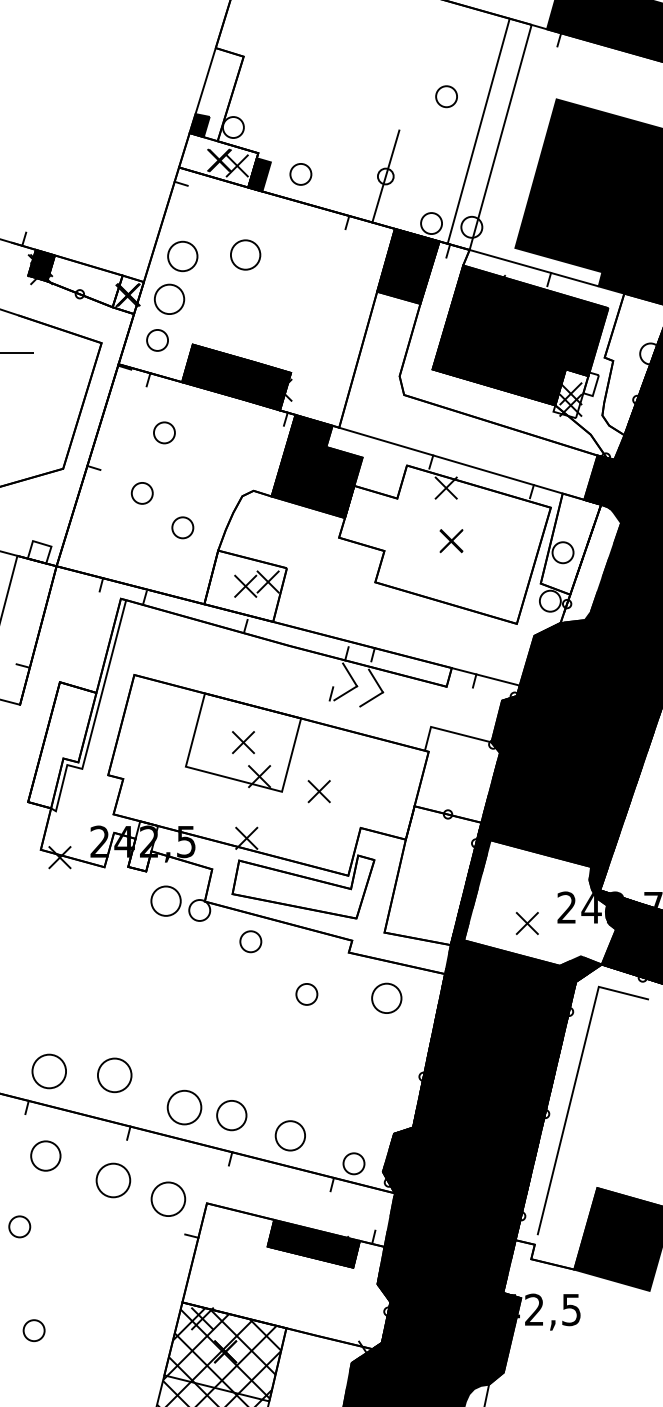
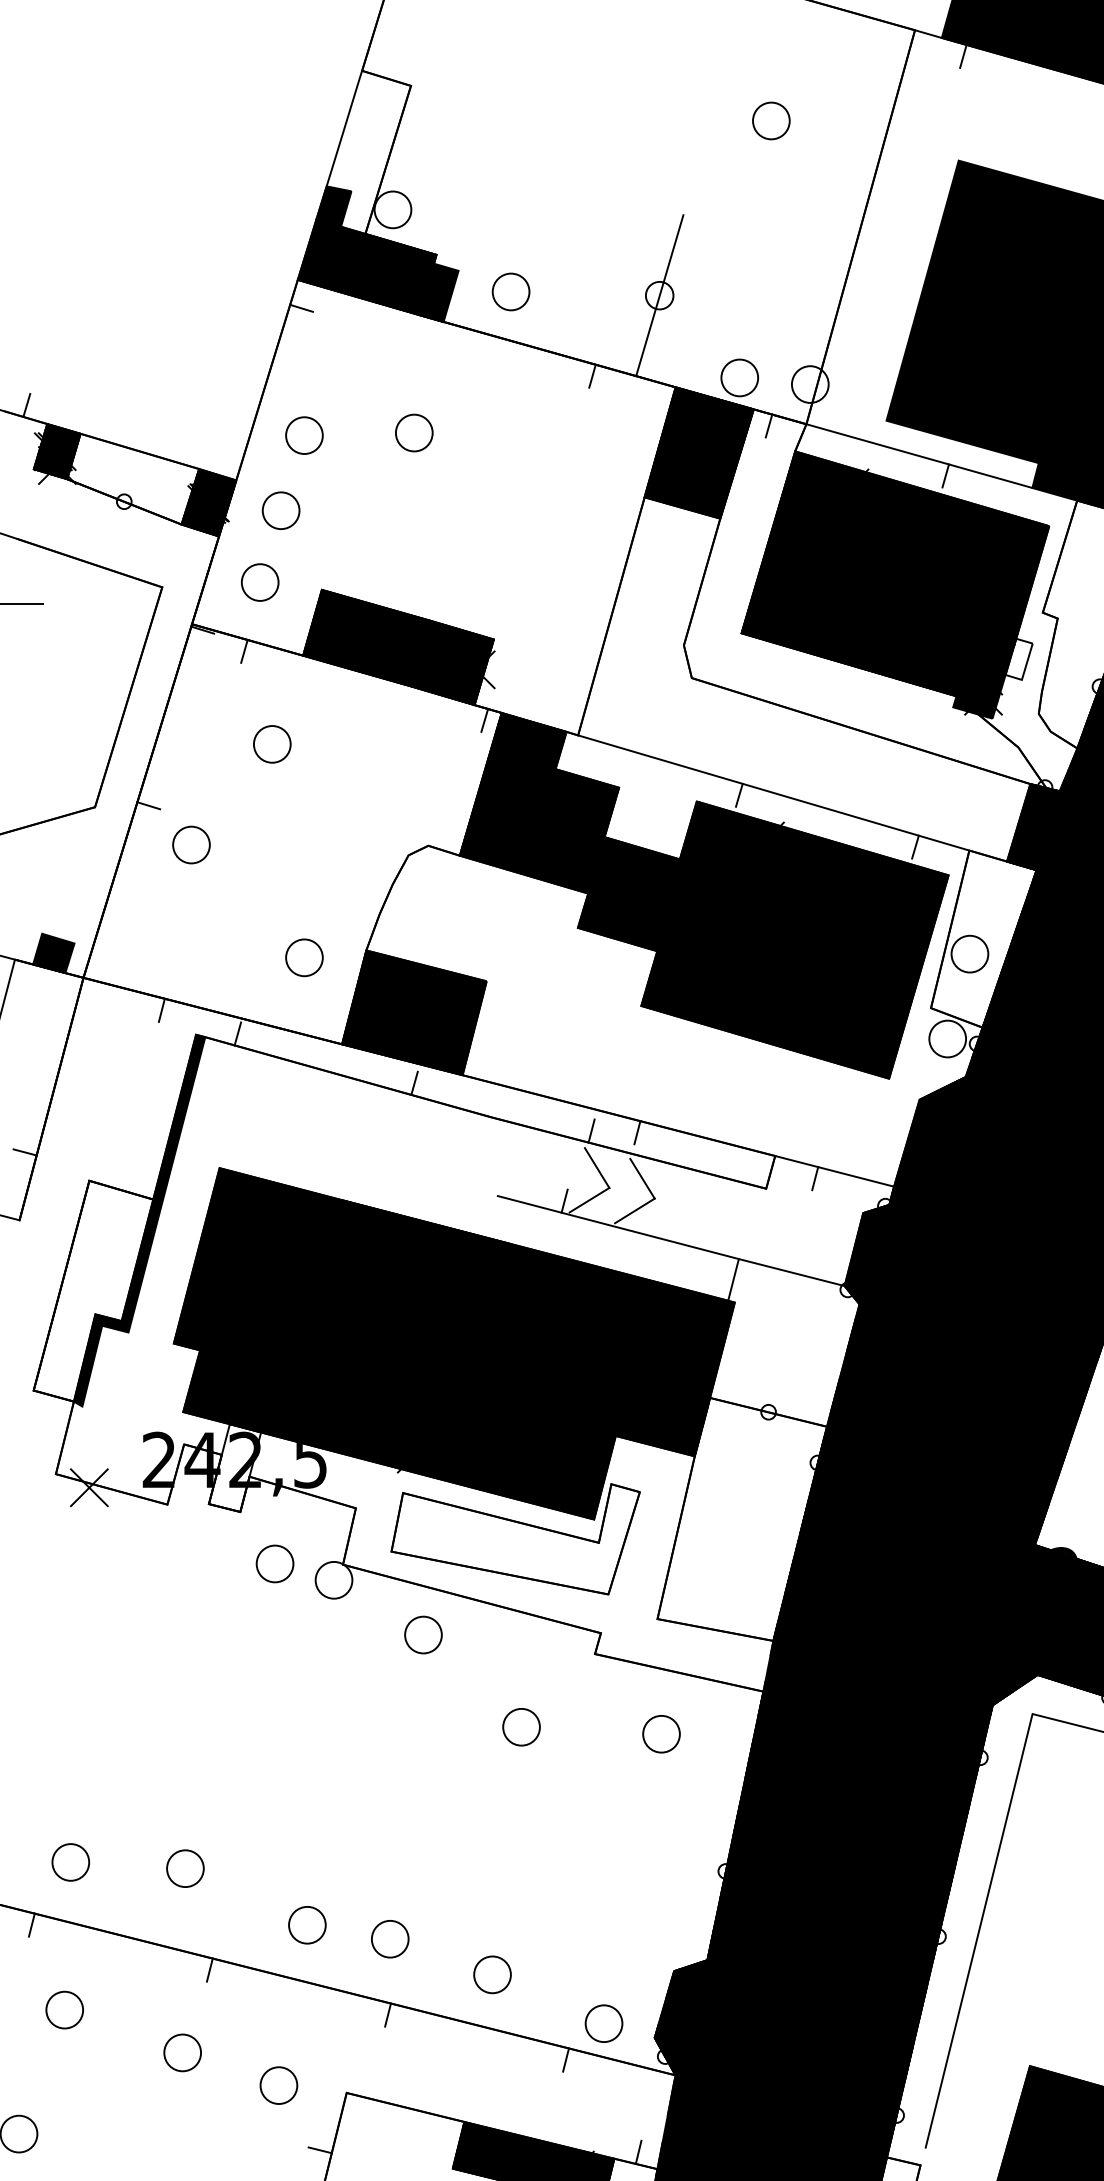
circle: (446, 96) -> (771, 120), moved
line: (478, 130) -> (860, 225), moved
fill: (218, 160) -> (366, 267), added
circle: (245, 254) -> (414, 432), size x0.71
circle: (182, 256) -> (303, 435), size x0.71
fill: (127, 294) -> (207, 502), added
circle: (169, 299) -> (281, 510), size x0.71
fill: (570, 393) -> (982, 675), added
circle: (141, 493) -> (190, 845), moved
circle: (182, 527) -> (303, 957), moved
fill: (444, 544) -> (762, 939), added
fill: (39, 552) -> (53, 953), added
fill: (590, 563) -> (1017, 972), added
fill: (245, 585) -> (414, 1011), added
fill: (88, 704) -> (139, 1219), added
line: (362, 708) -> (618, 1226), added
fill: (268, 775) -> (454, 1344), added
circle: (165, 900) -> (274, 1562), size x0.71
fill: (540, 902) -> (930, 1566), added
circle: (386, 998) -> (660, 1734), size x0.71
circle: (49, 1071) -> (71, 1862), size x0.62
circle: (114, 1074) -> (184, 1867), size x0.62
circle: (184, 1107) -> (307, 1925), size x0.62
circle: (231, 1115) -> (389, 1939), size x0.71
circle: (289, 1135) -> (491, 1974), size x0.71
circle: (45, 1155) -> (64, 2009), size x0.71
circle: (112, 1180) -> (181, 2052), size x0.62
circle: (167, 1198) -> (277, 2084), size x0.62

